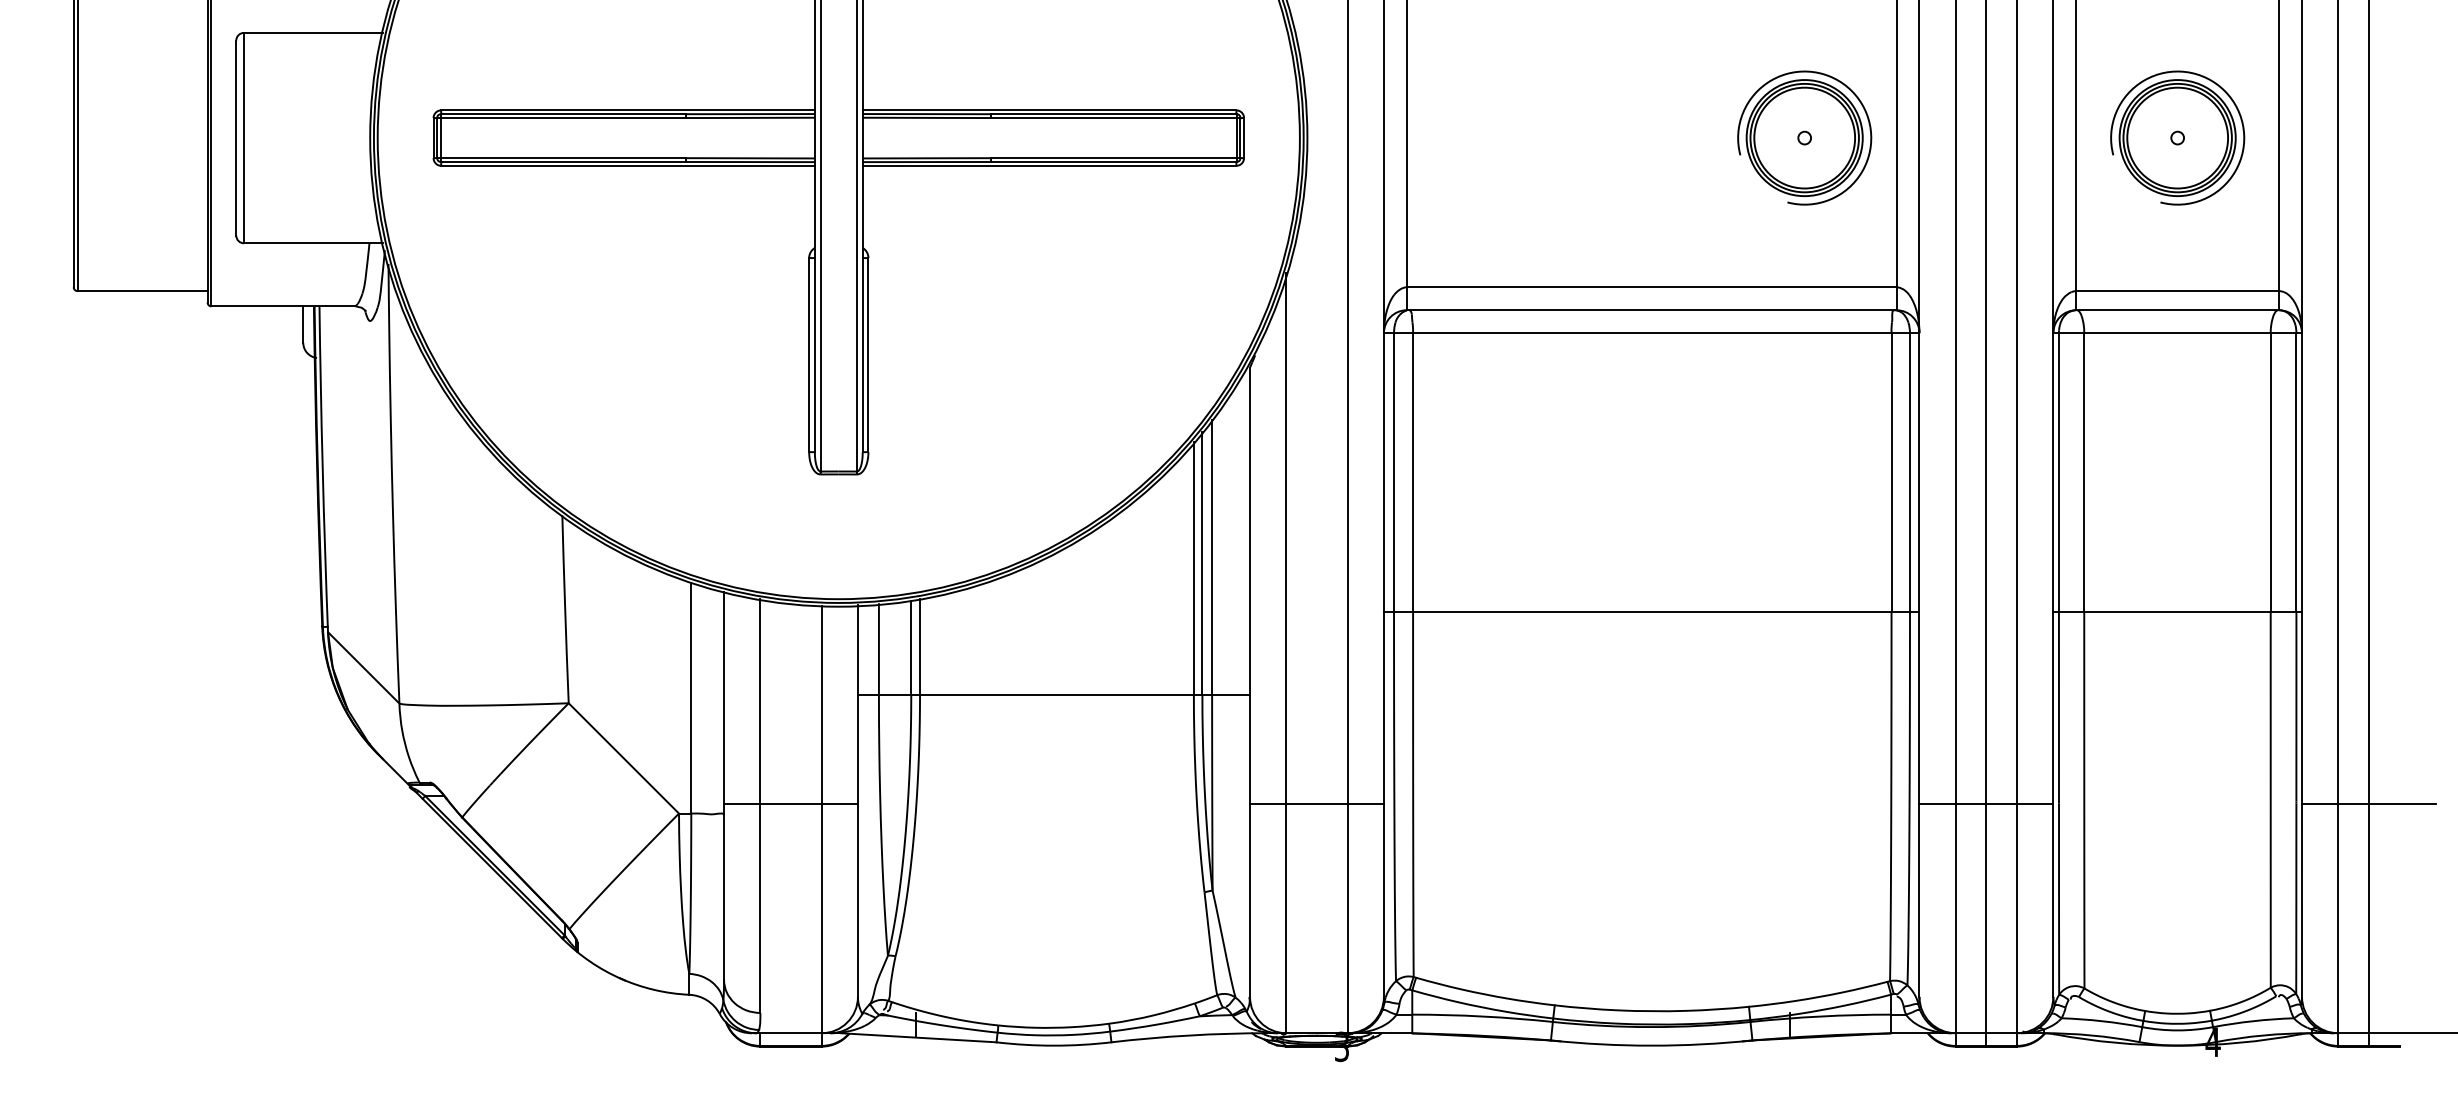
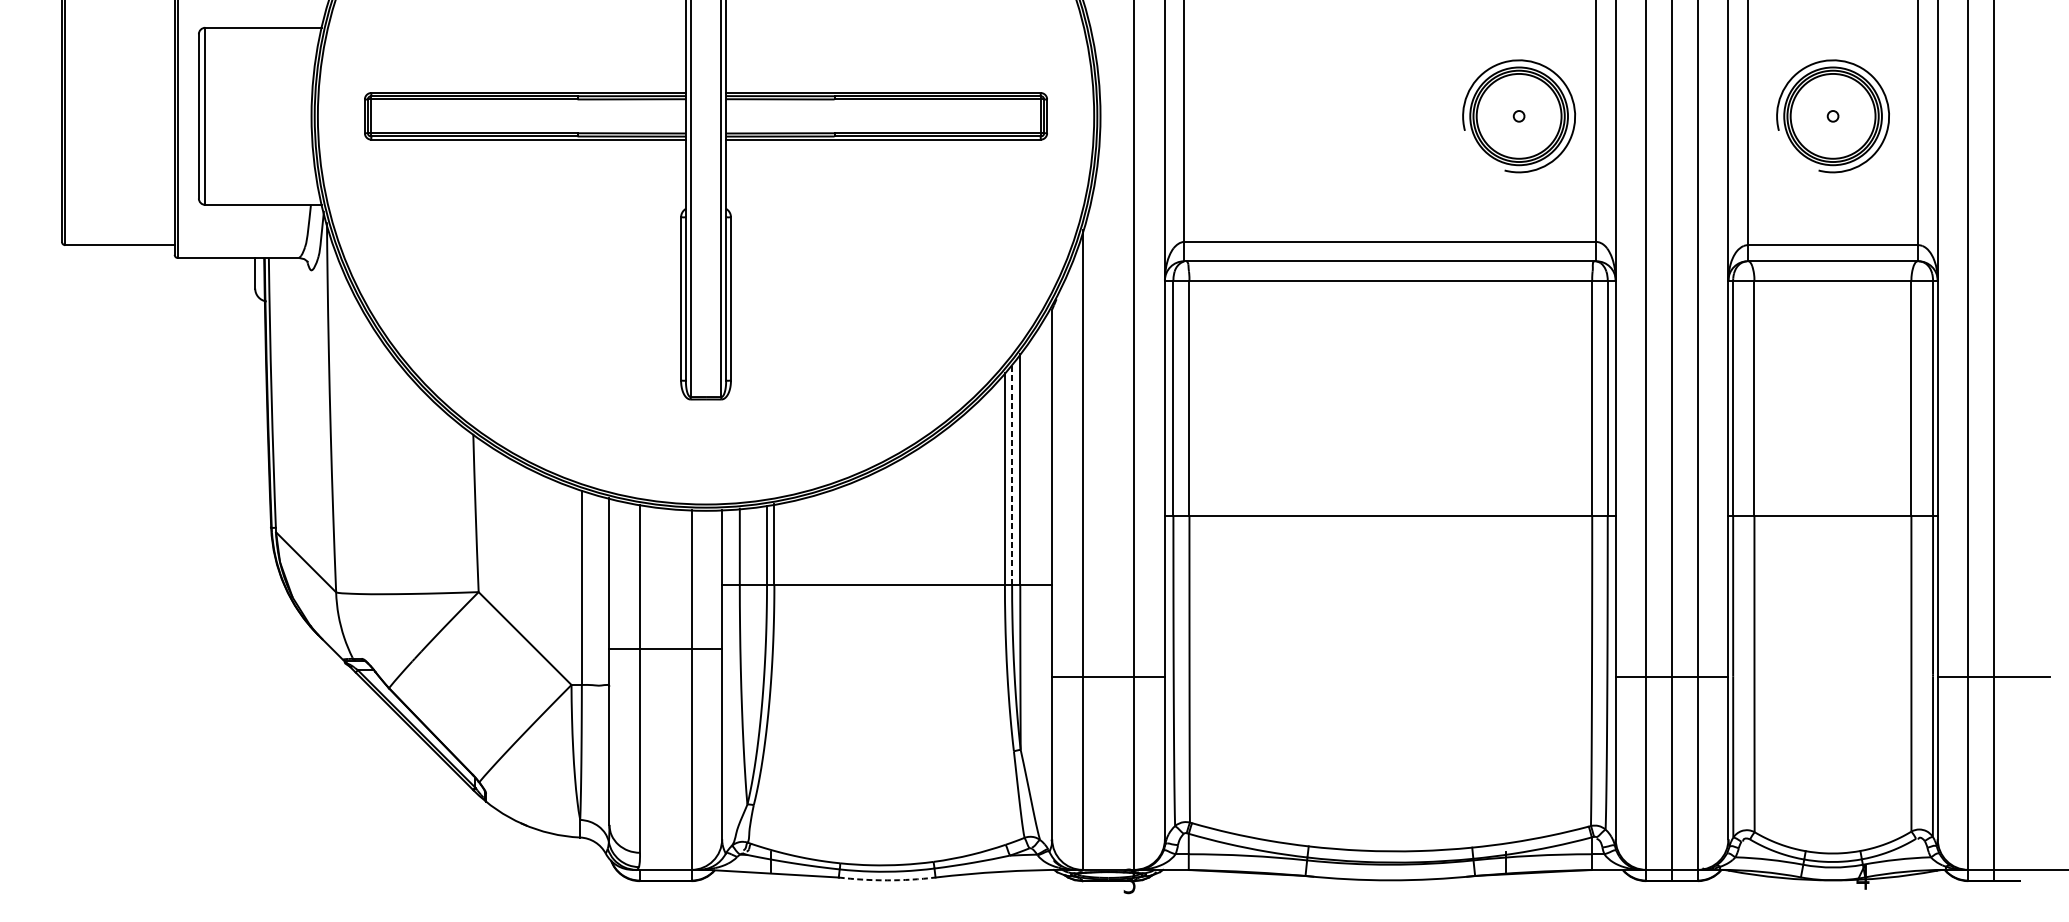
line: (1202, 562) -> (1012, 473), solid -> dashed
line: (790, 803) -> (665, 648), moved
arc: (1053, 1045) -> (886, 880), solid -> dashed

